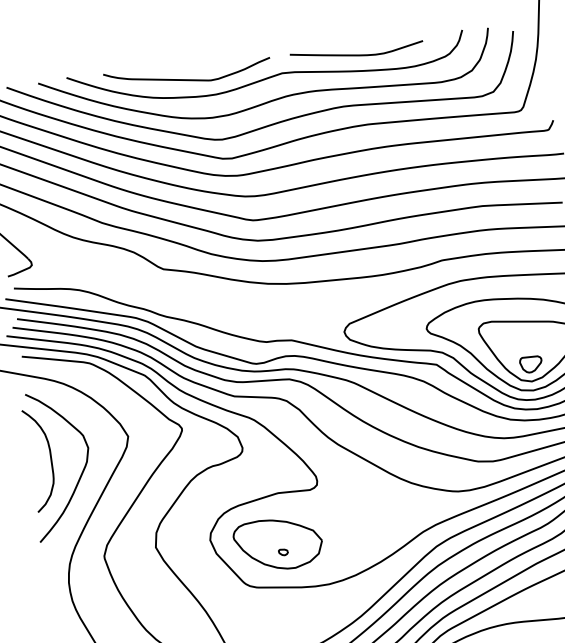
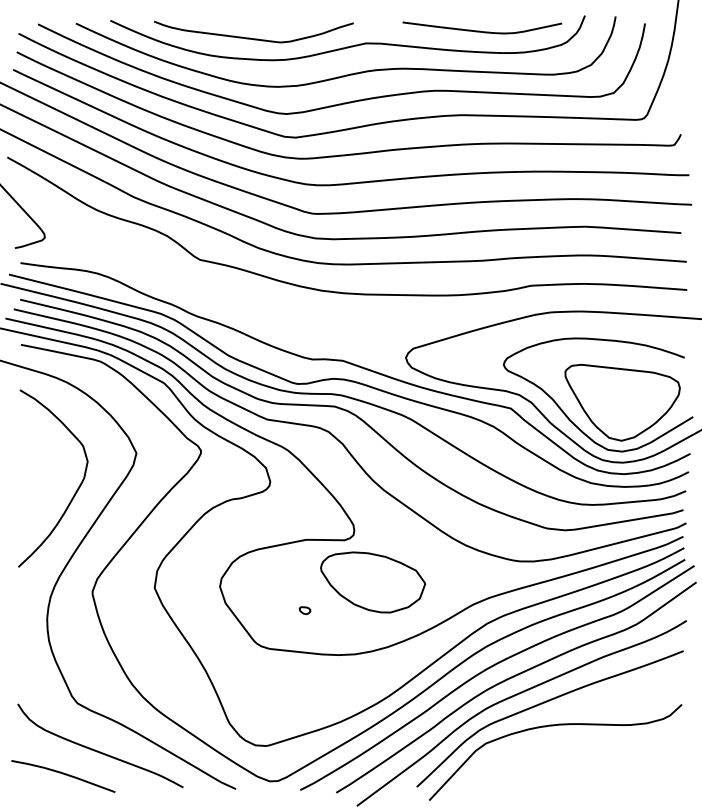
curve: (355, 54) -> (480, 30), moved
part: (530, 364) -> (622, 420), removed
curve: (50, 458) -> (41, 469), removed
part: (278, 544) -> (373, 582), moved

